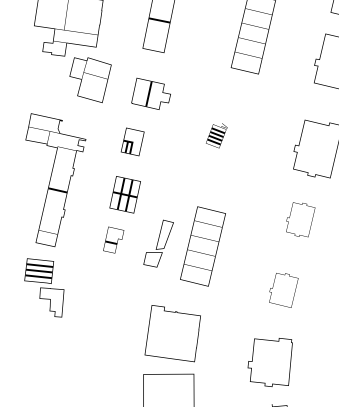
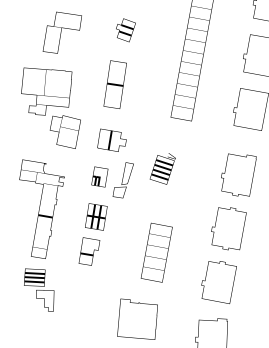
part: (216, 134) -> (162, 168), size x1.67
part: (299, 219) -> (228, 228), size x1.67
part: (113, 240) -> (89, 251), size x1.43
part: (157, 243) -> (122, 180), moved
part: (282, 290) -> (218, 282), size x1.67

